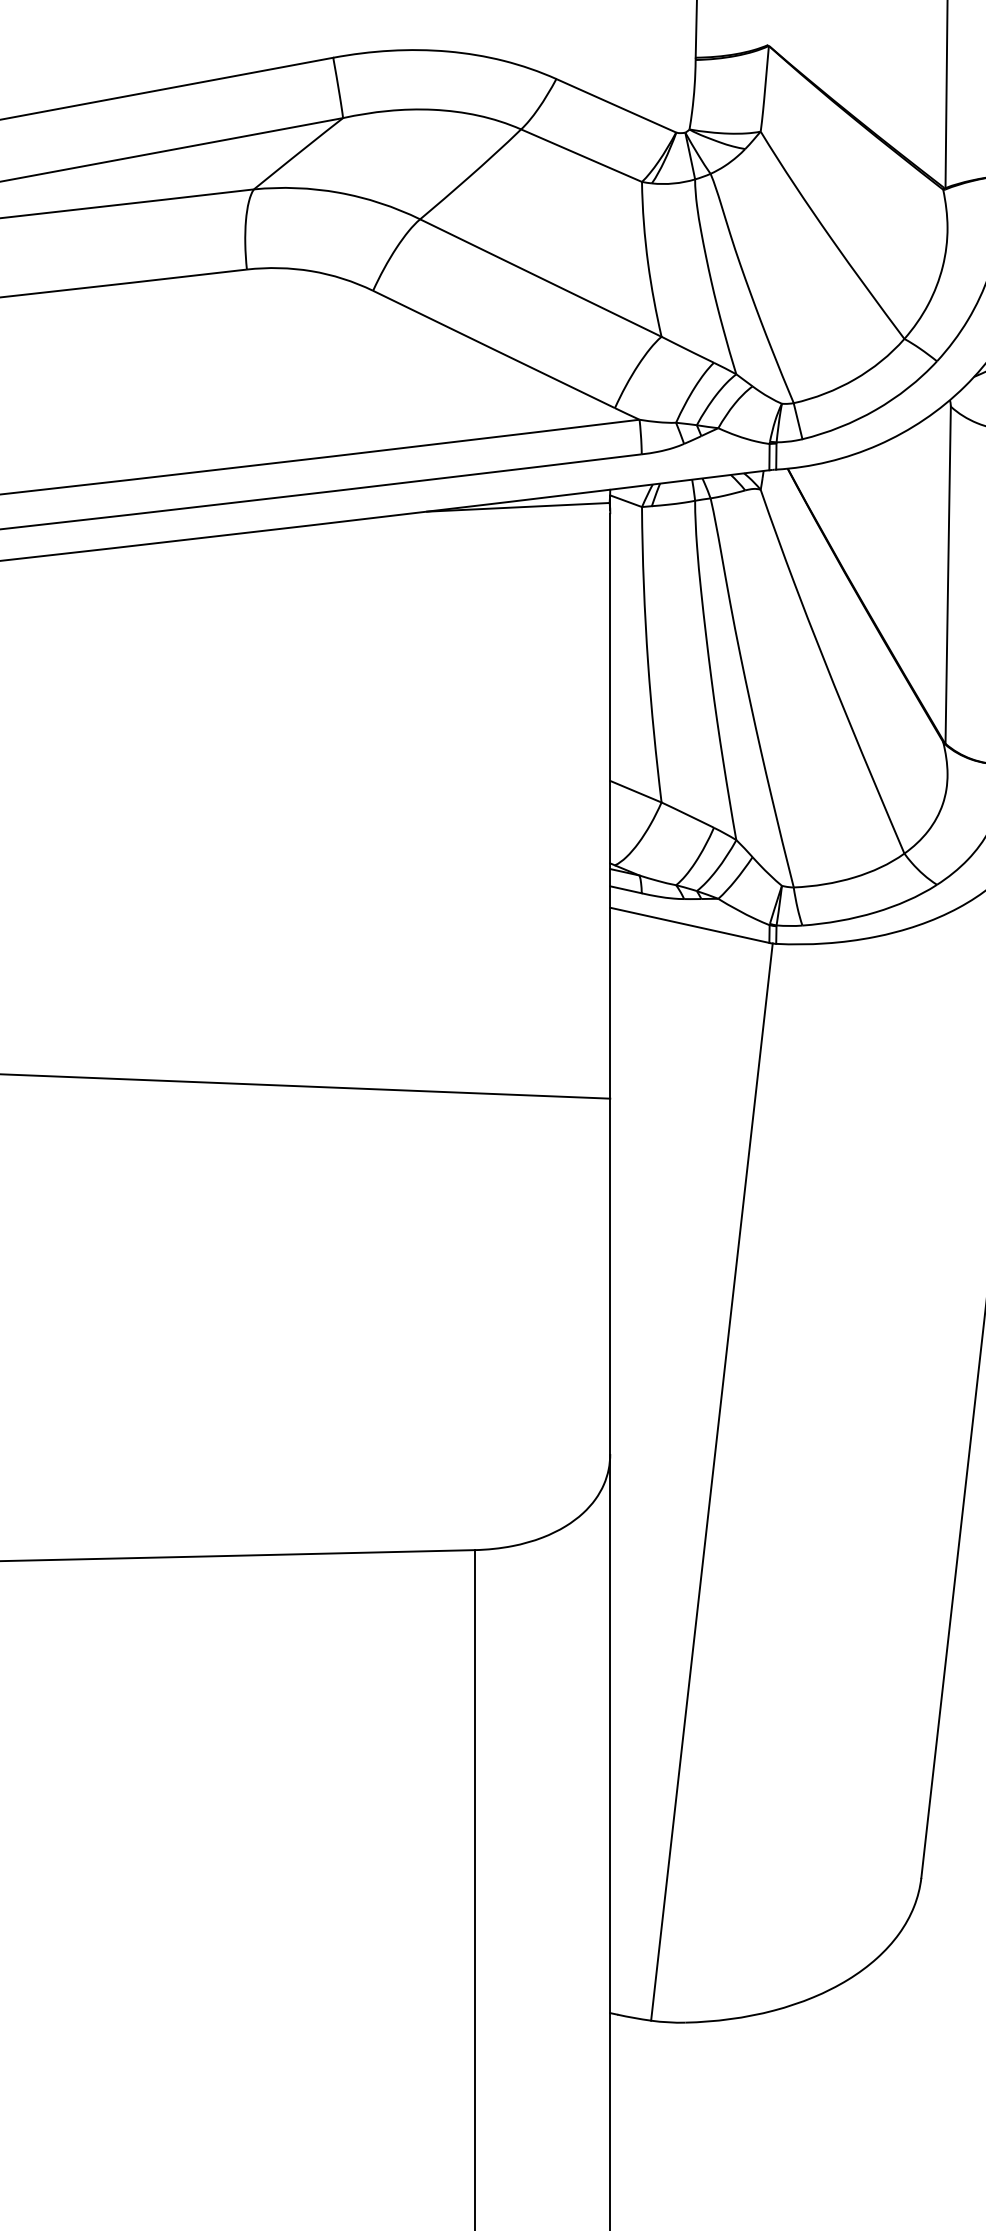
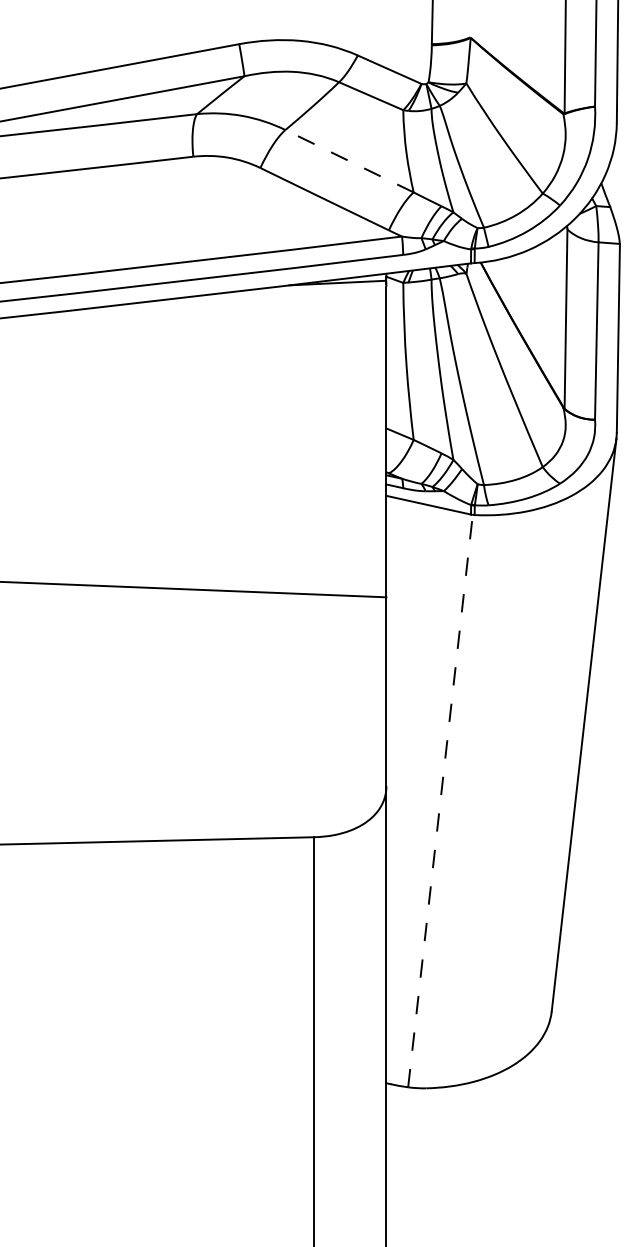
line: (540, 278) -> (349, 161), solid -> dashed
line: (711, 1481) -> (440, 800), solid -> dashed

